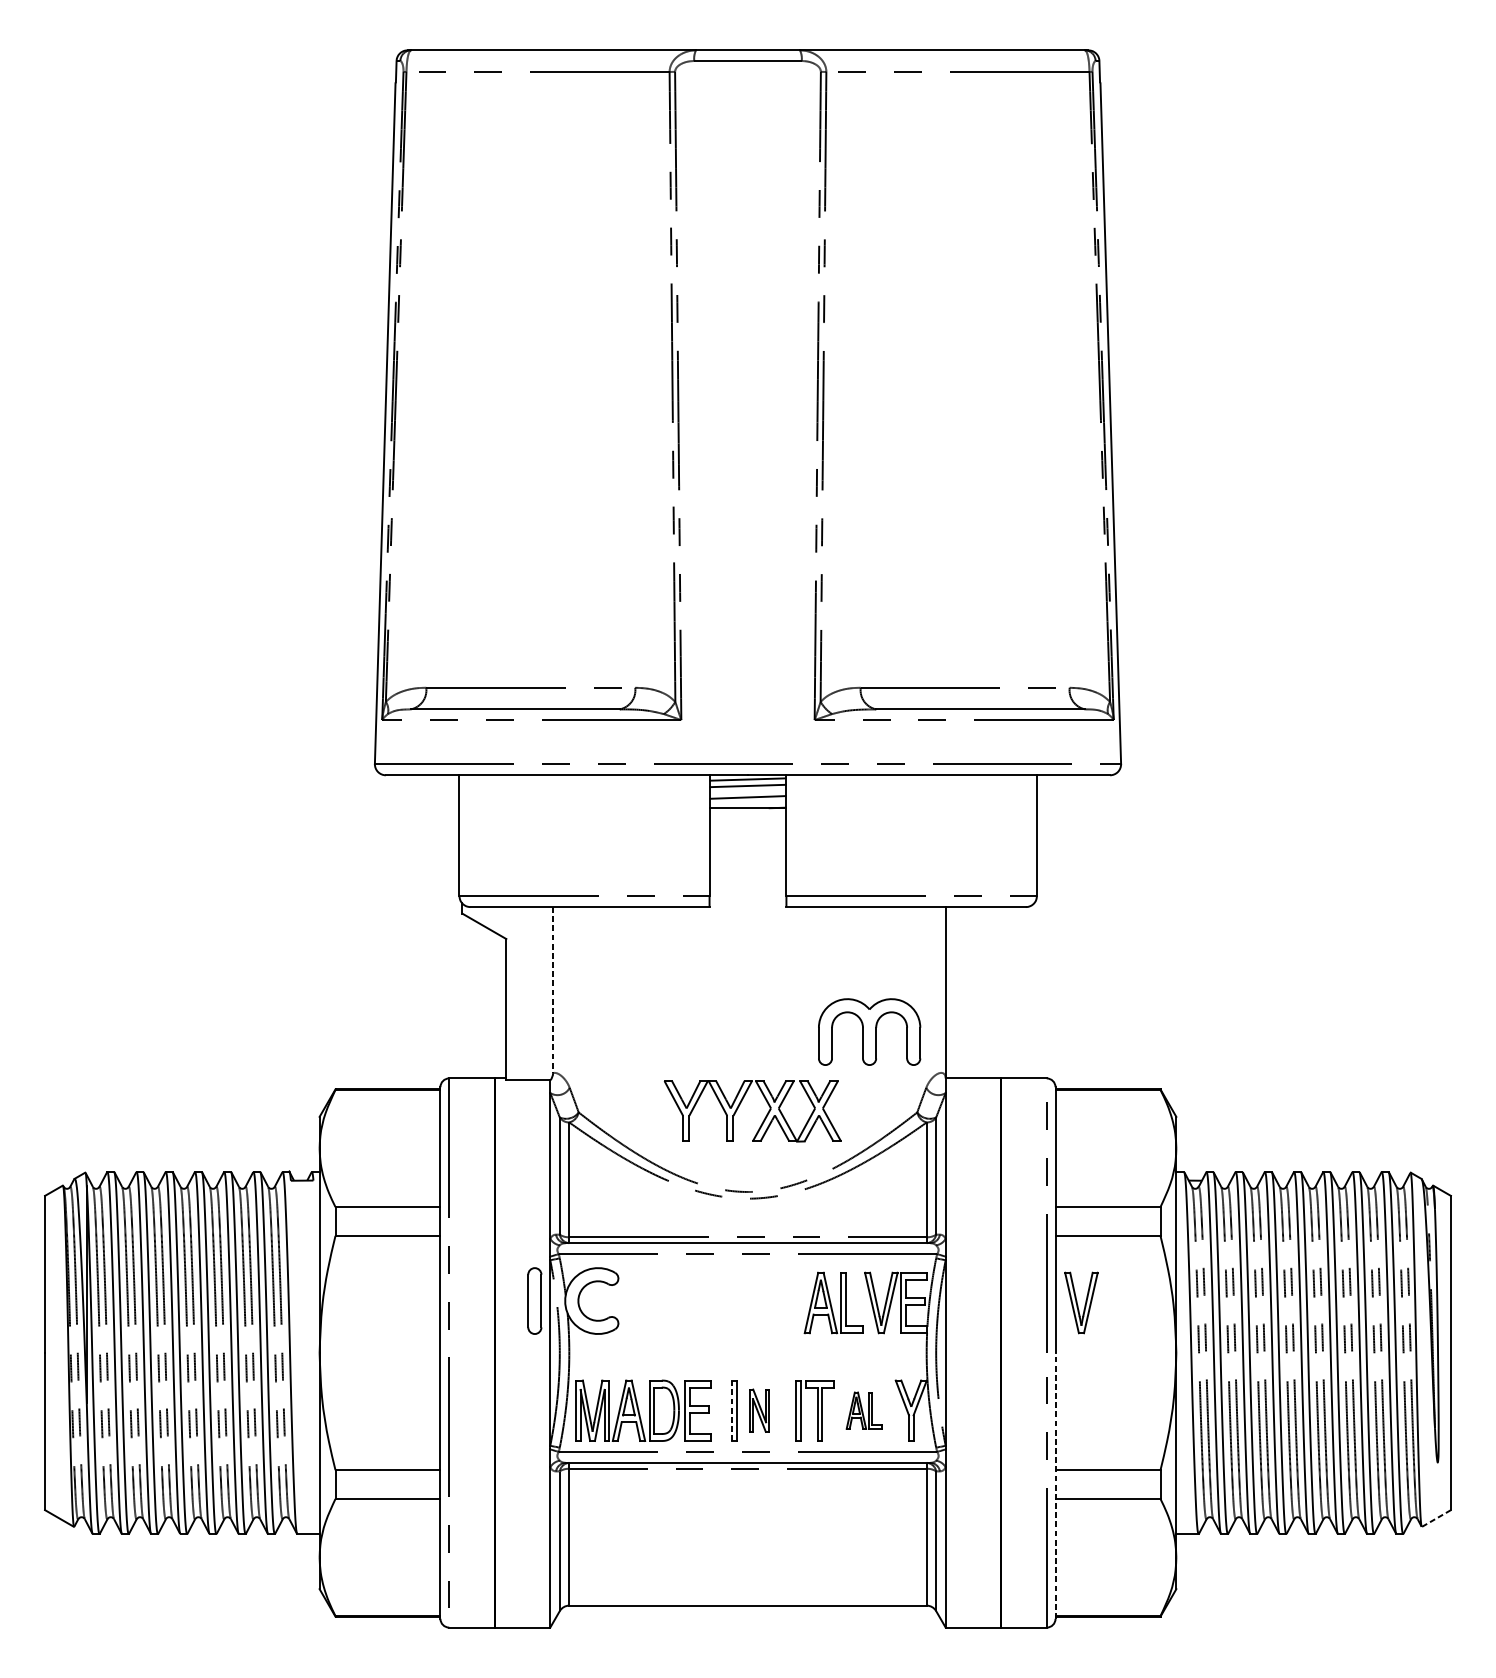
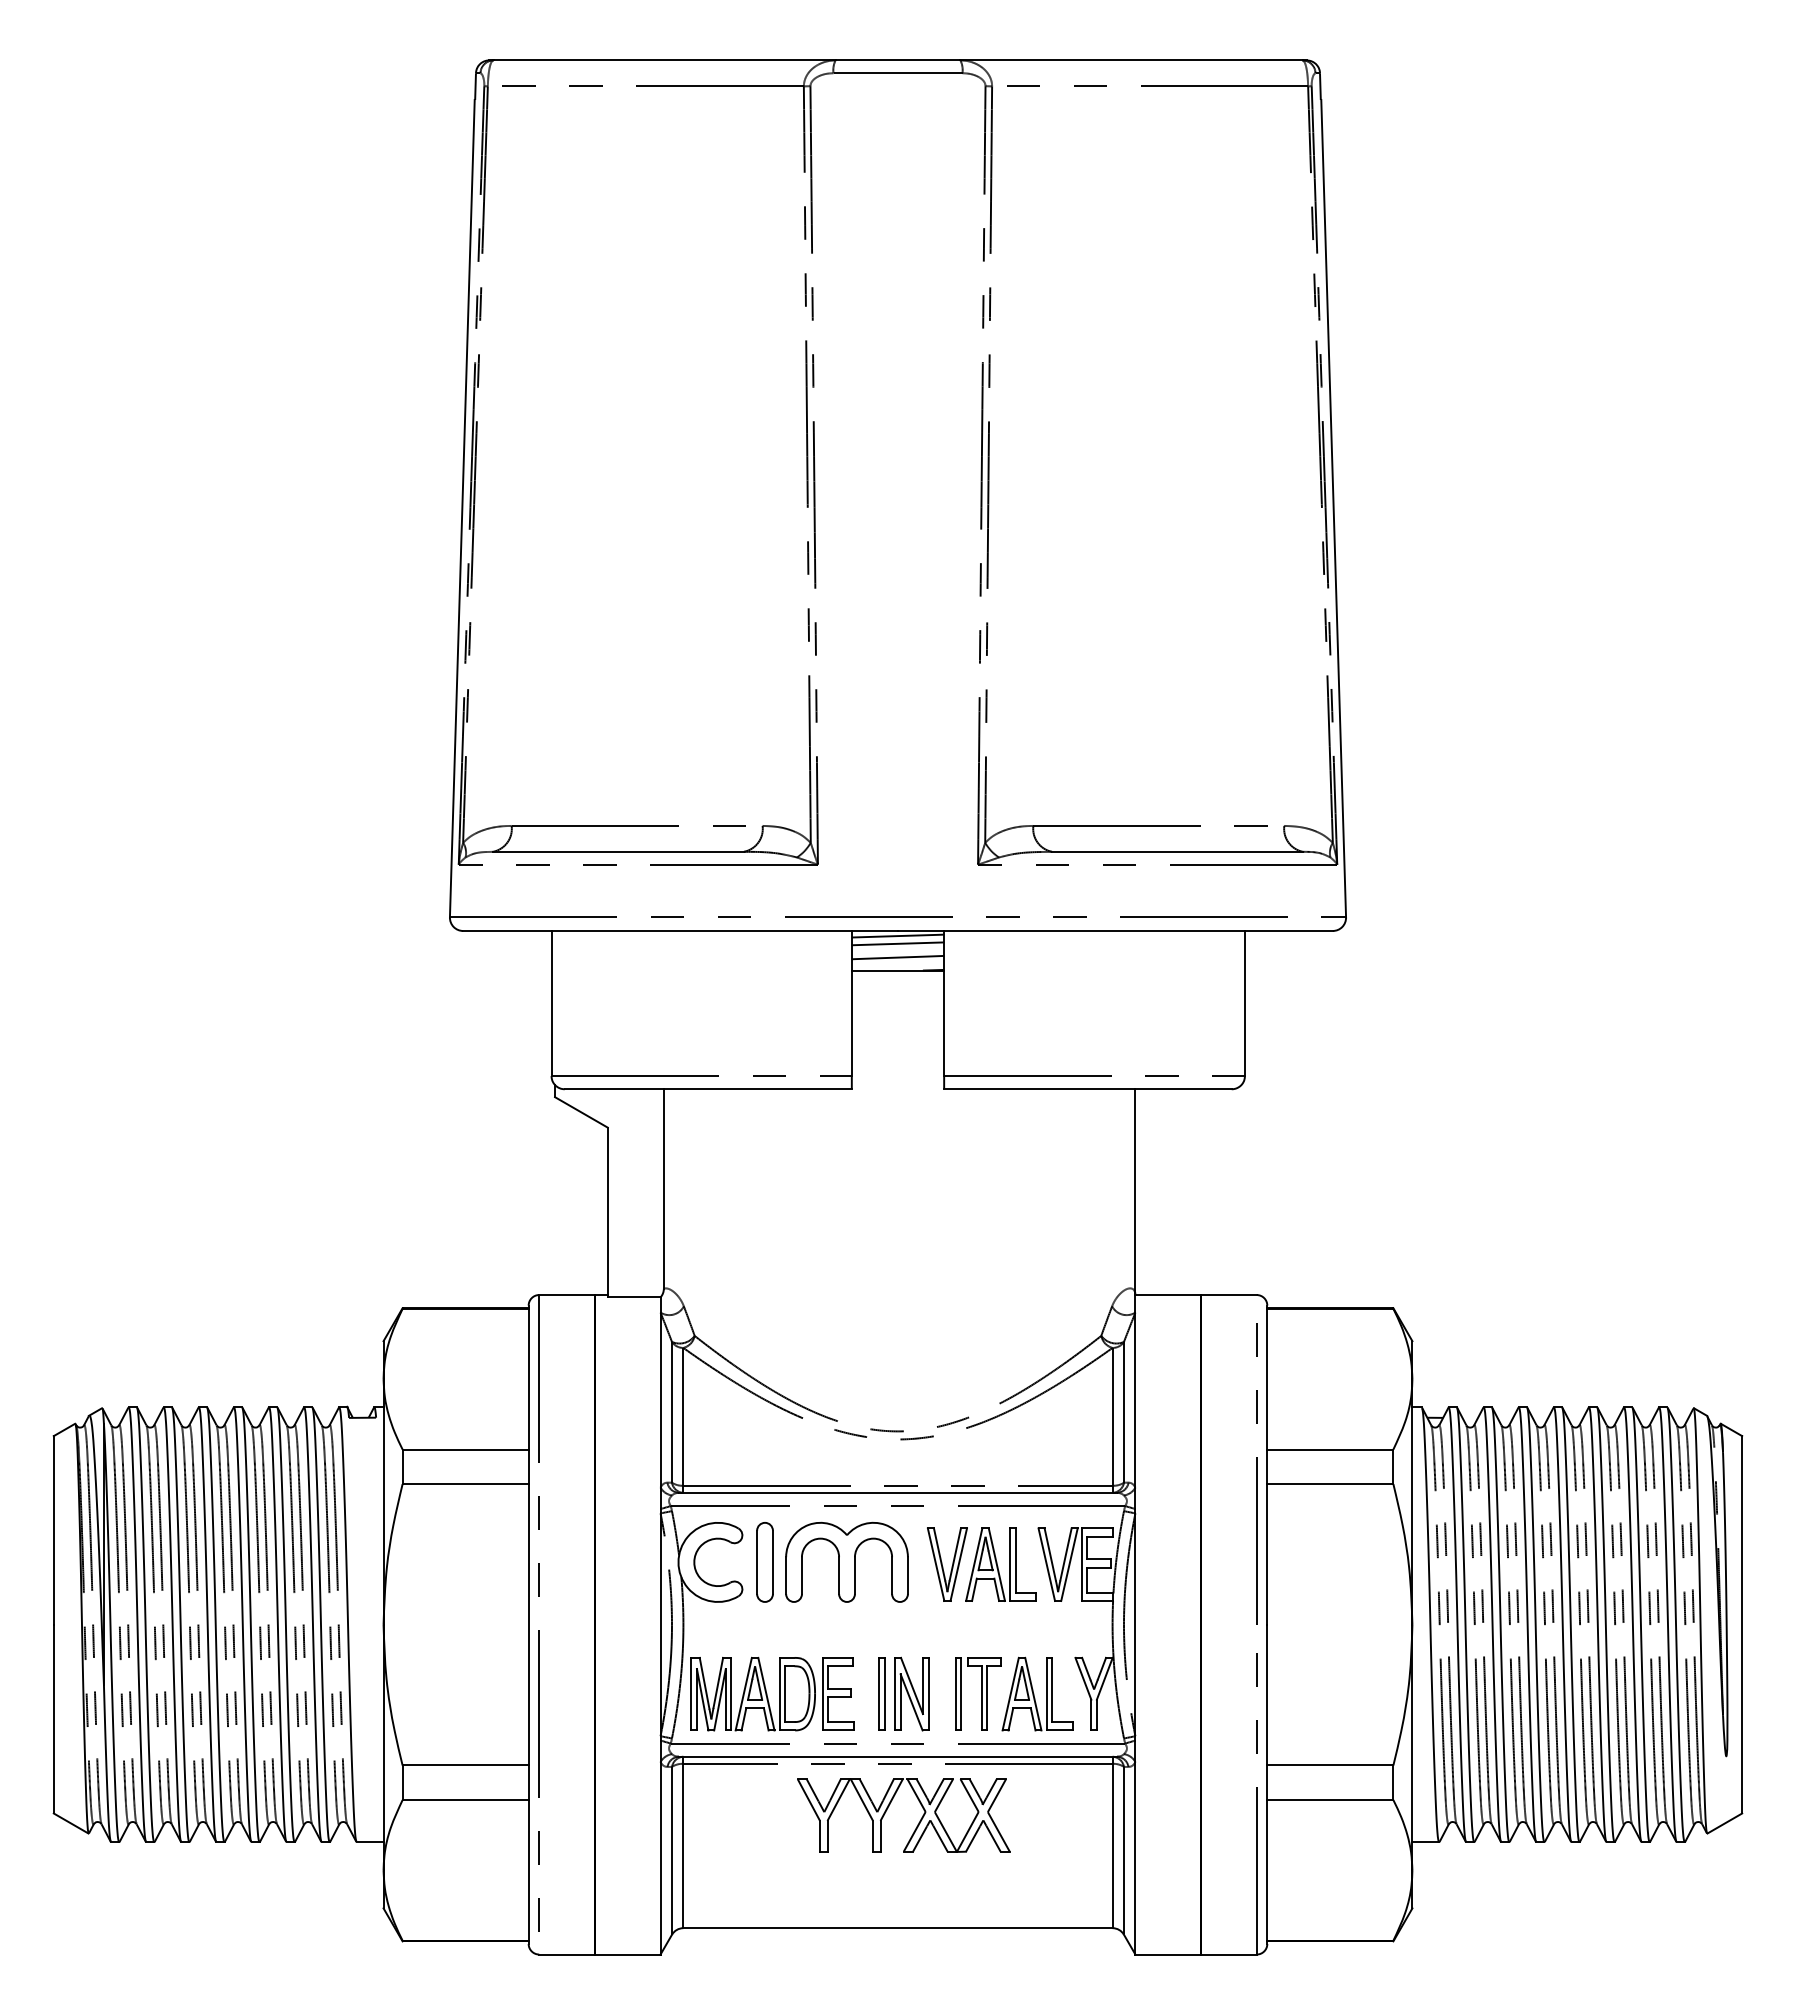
line: (552, 989) -> (663, 1188), dashed -> solid
part: (869, 1031) -> (846, 1561), moved
part: (740, 1105) -> (888, 1808), moved
part: (534, 1301) -> (764, 1562), moved
part: (1081, 1302) -> (947, 1564), moved
line: (732, 1410) -> (879, 1693), dashed -> solid
part: (759, 1410) -> (911, 1693), size x1.43
part: (864, 1410) -> (1037, 1693), size x1.67
line: (1055, 1486) -> (1267, 1784), dashed -> solid
line: (1436, 1518) -> (1724, 1823), dashed -> solid

